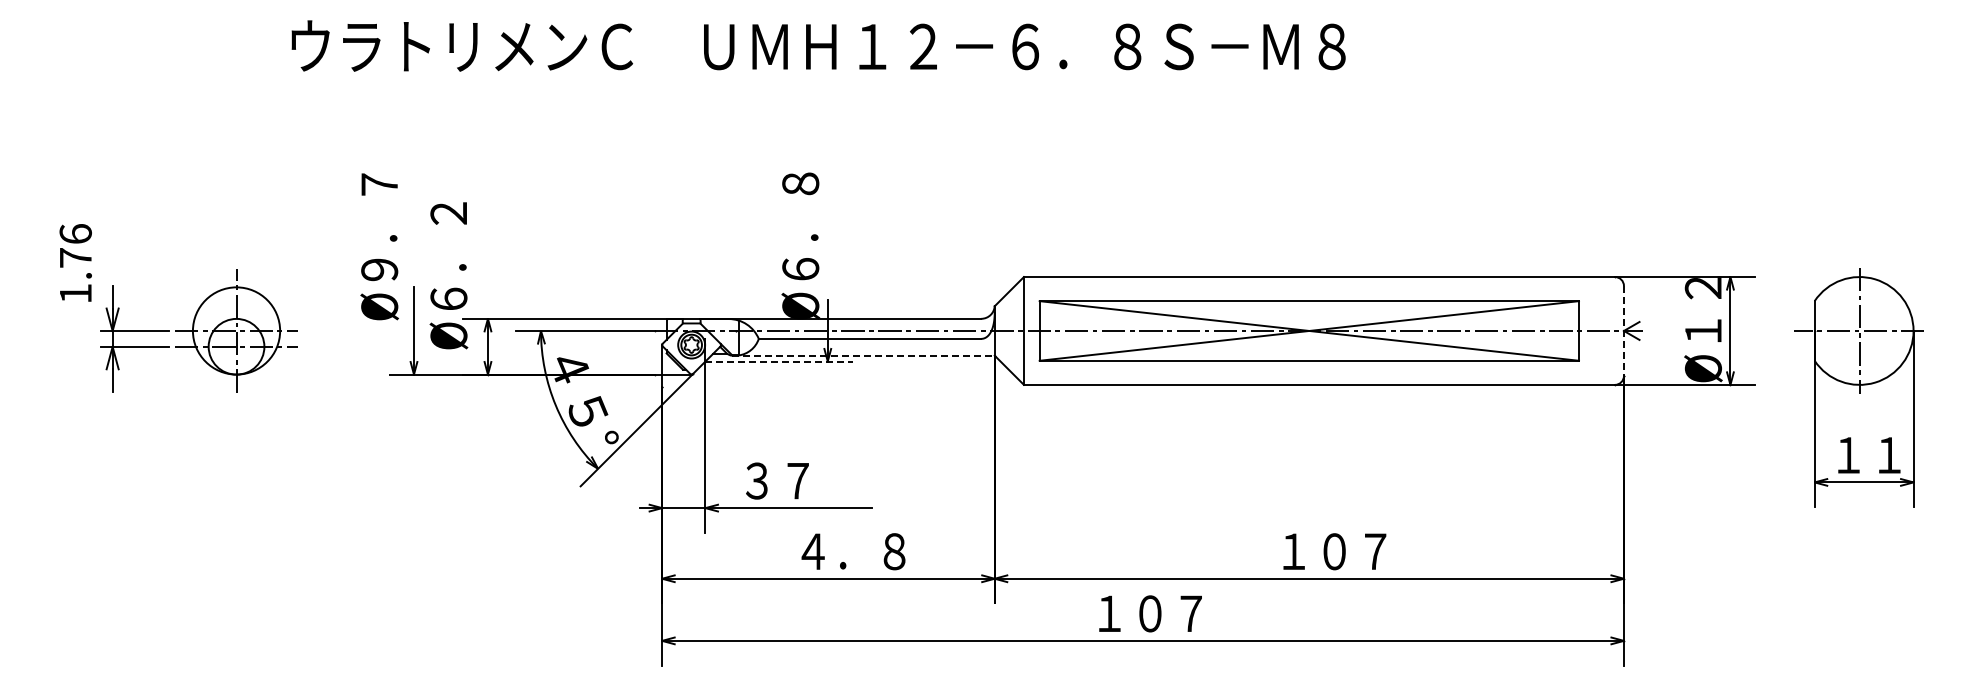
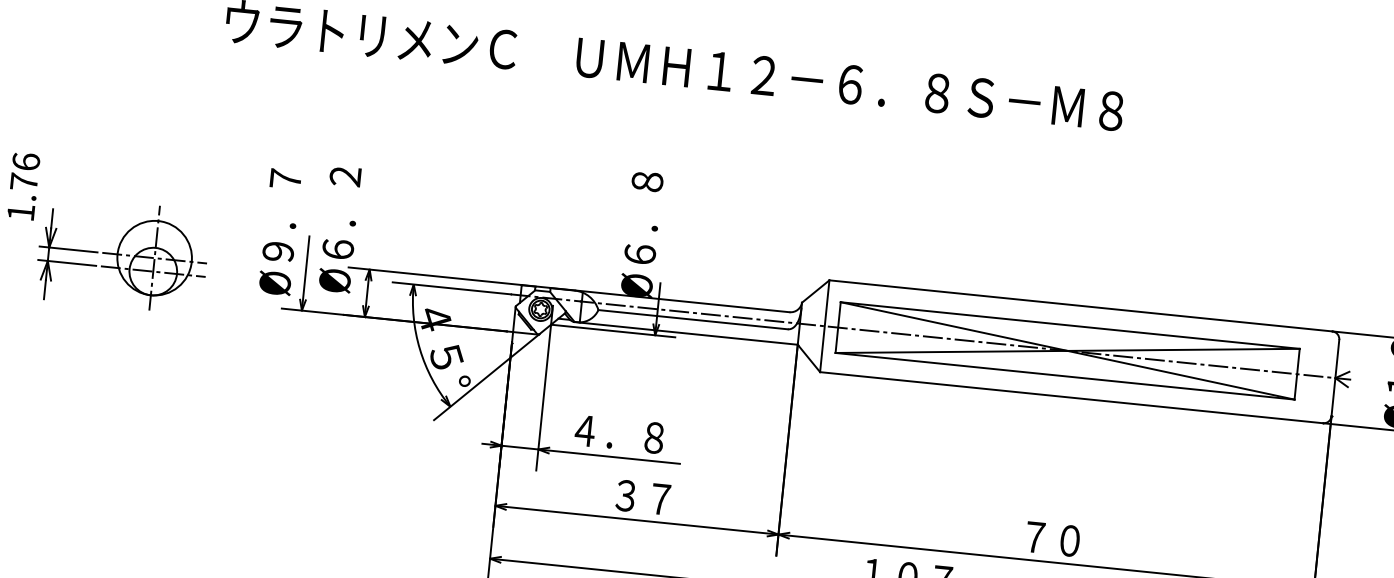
text: (379, 246) -> (280, 231), moved
line: (1623, 330) -> (1335, 377), dashed -> solid
line: (863, 355) -> (686, 333), dashed -> solid
line: (780, 361) -> (614, 331), dashed -> solid
text: (797, 480) -> (619, 433), ３７ -> ４．８
text: (853, 551) -> (660, 499), ４．８ -> ３７
text: (1334, 551) -> (1069, 540), １０７ -> ７０

